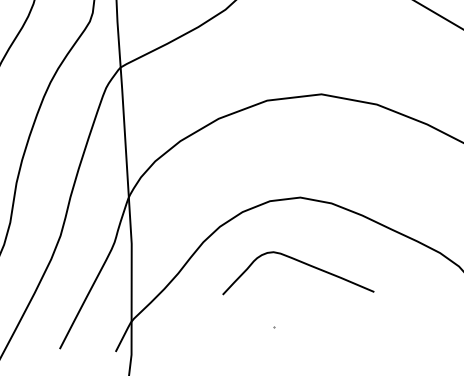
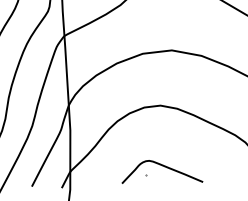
curve: (302, 264) -> (164, 167), moved

